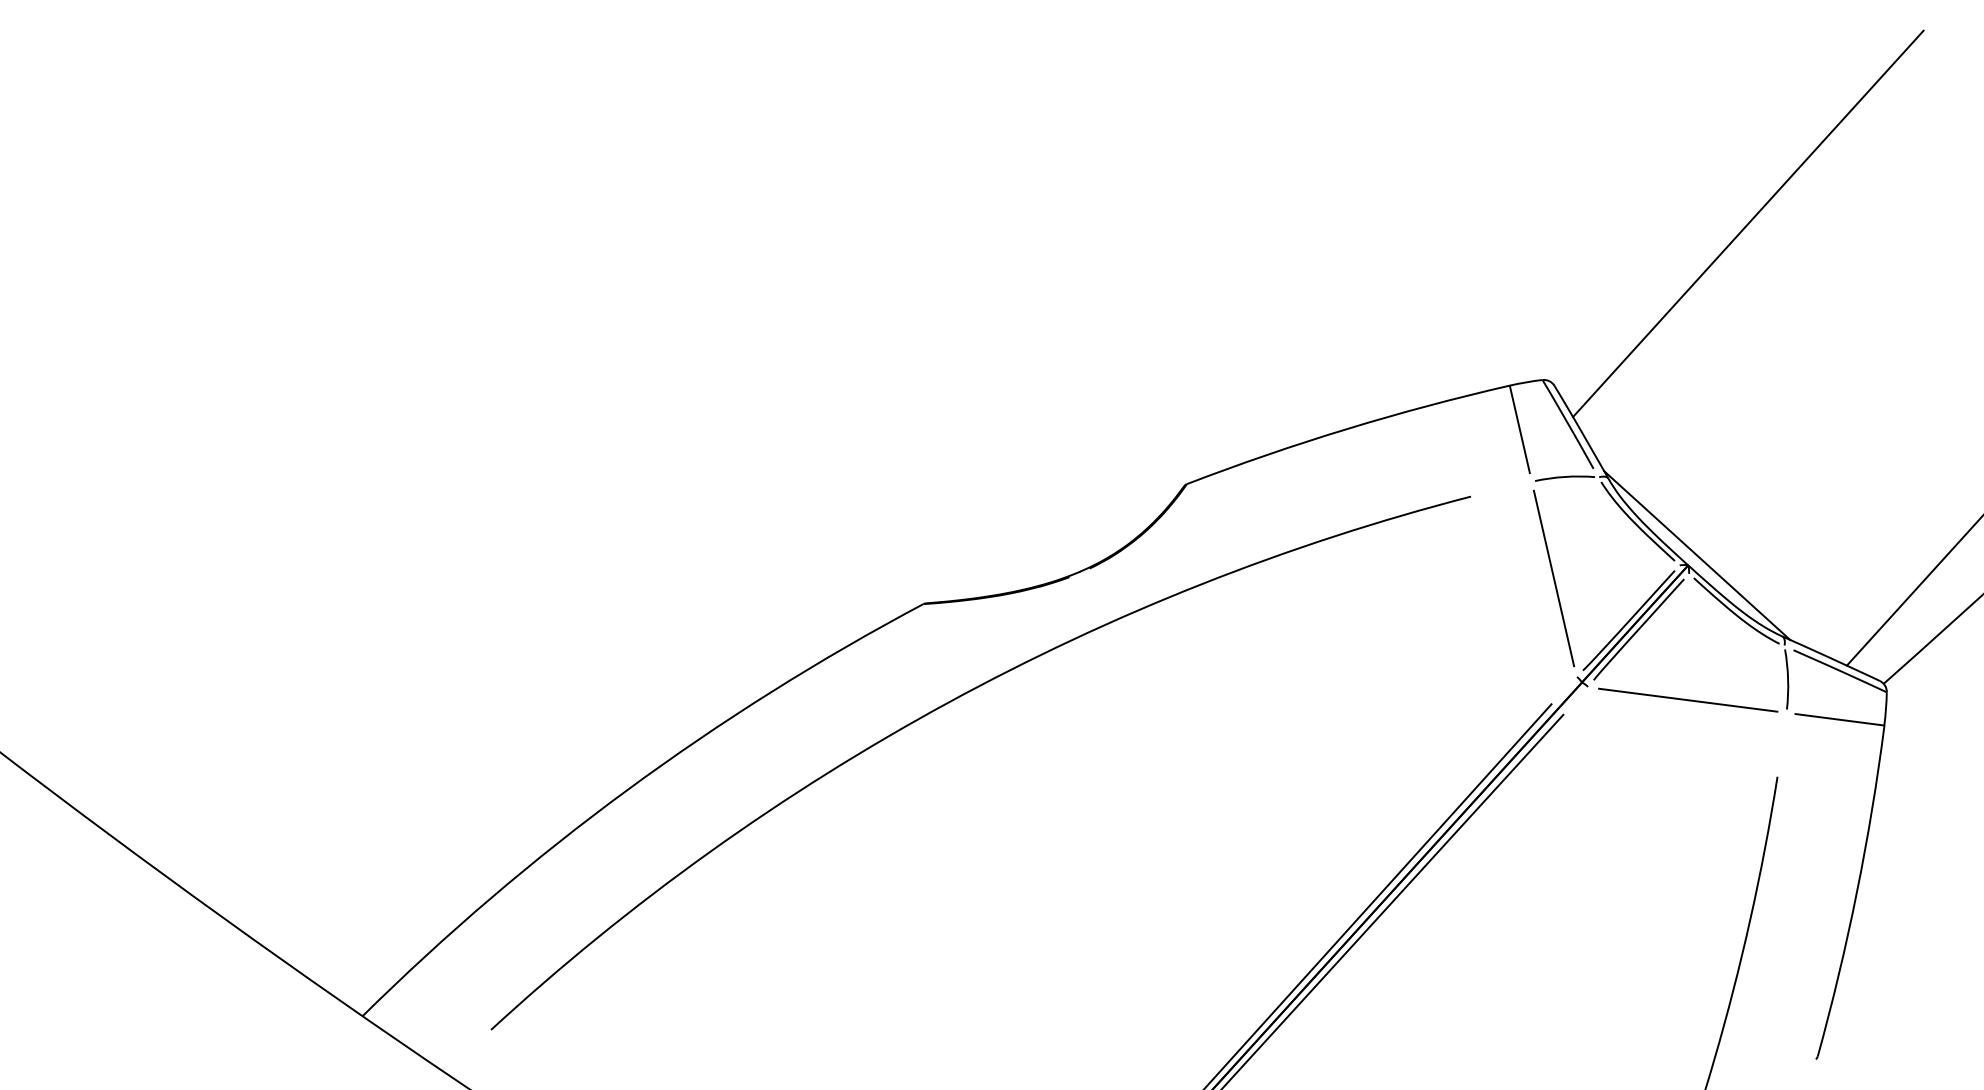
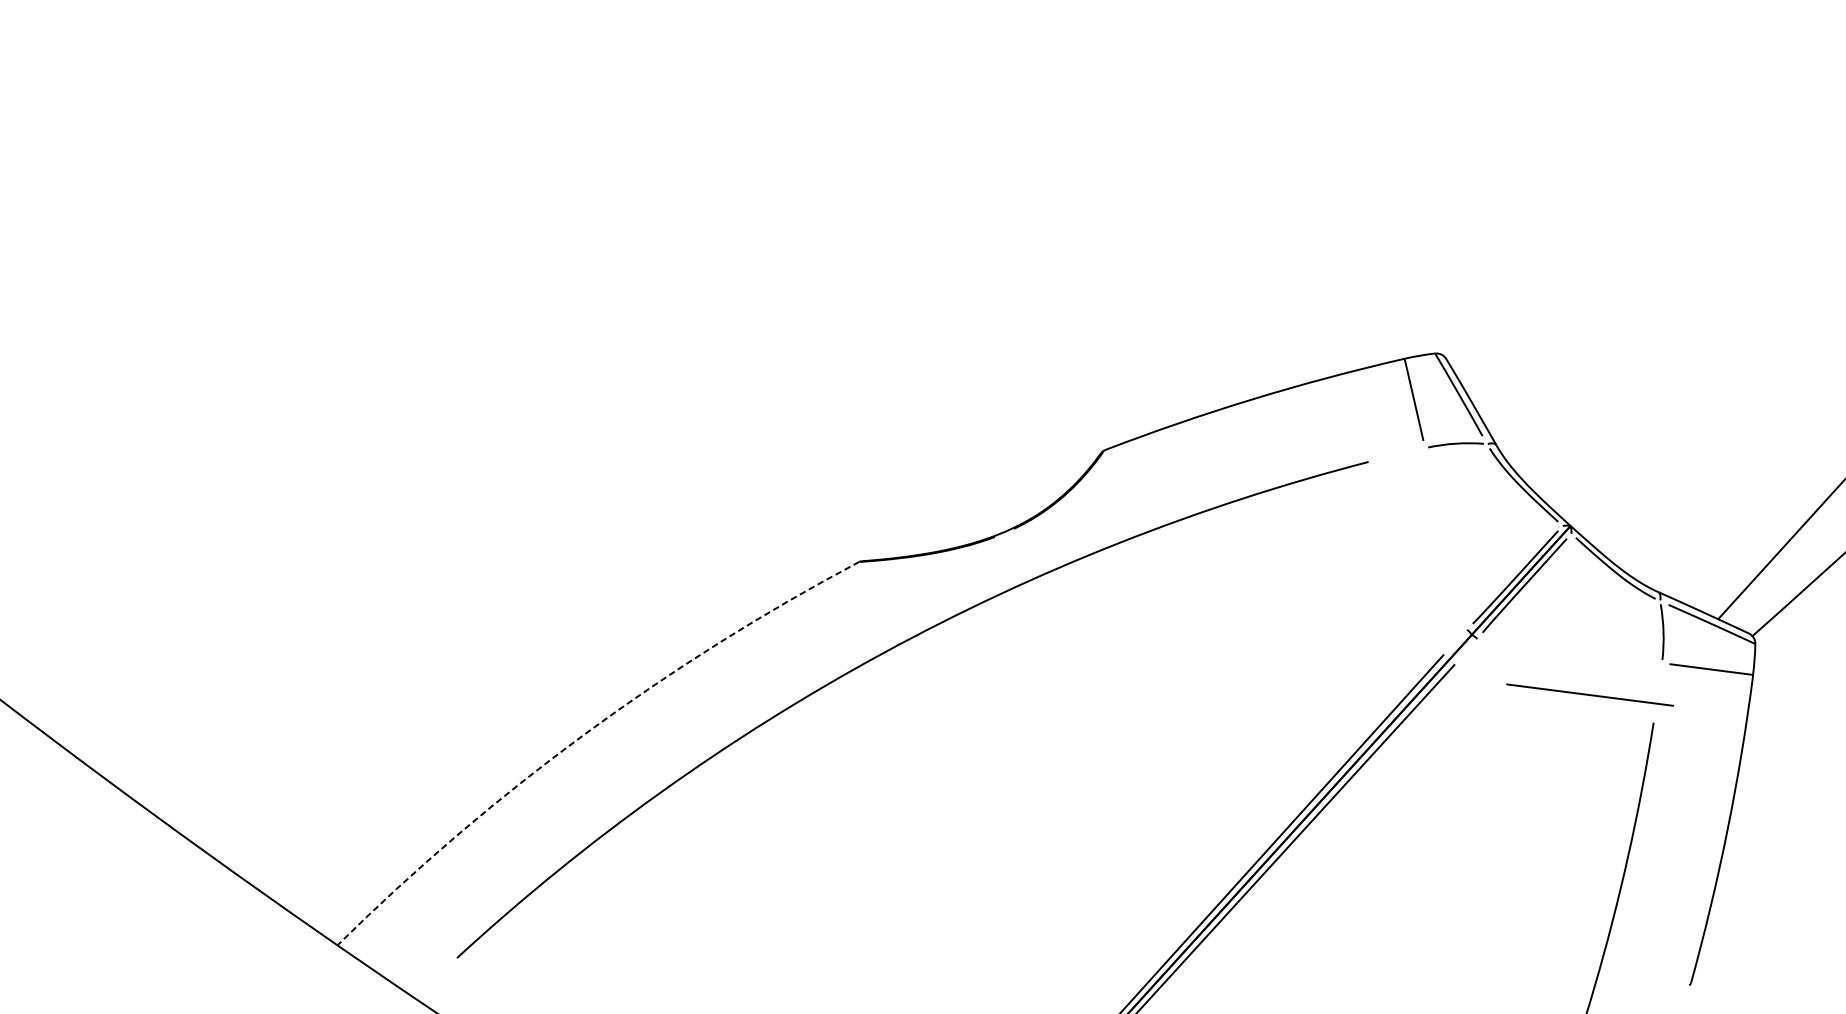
line: (1748, 223) -> (1626, 207), removed
line: (1697, 555) -> (1579, 516), removed
line: (1553, 578) -> (1445, 538), removed
line: (1688, 699) -> (1590, 694), moved
arc: (628, 789) -> (584, 734), solid -> dashed

